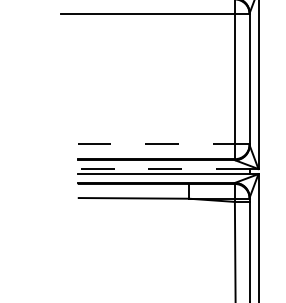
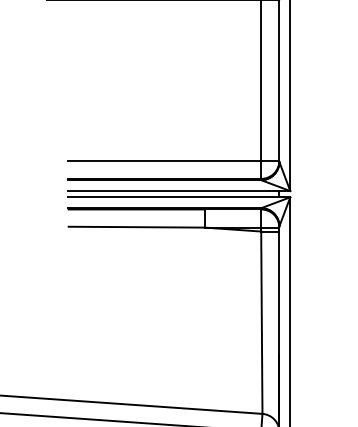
line: (156, 144) -> (164, 160), dashed -> solid
line: (163, 169) -> (173, 191), dashed -> solid

